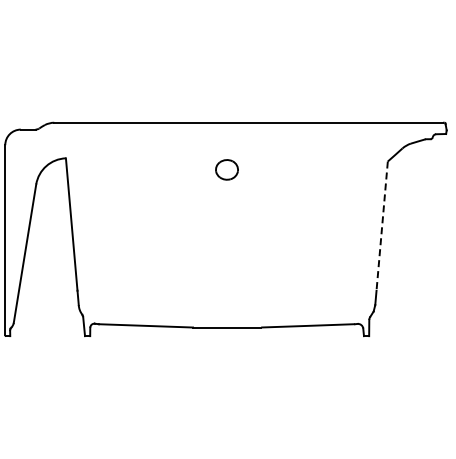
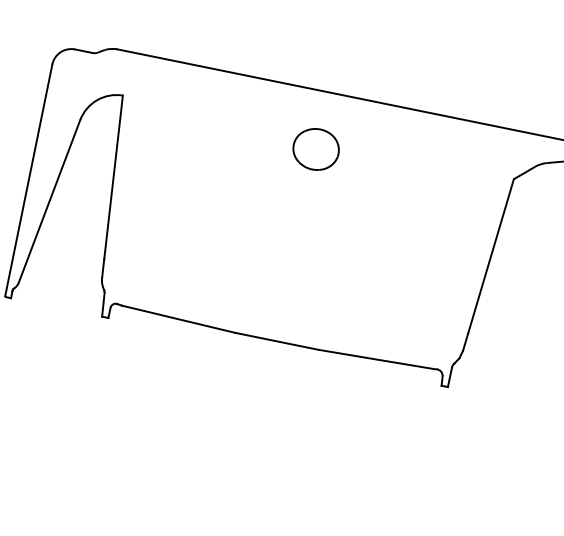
part: (226, 169) -> (315, 148), size x1.67
line: (382, 226) -> (491, 256), dashed -> solid

